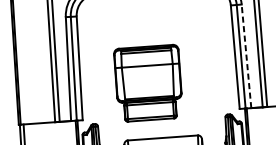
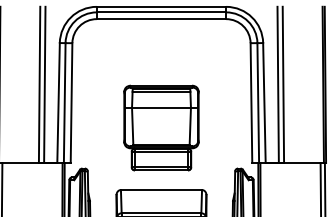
line: (246, 56) -> (264, 103), dashed -> solid
part: (148, 82) -> (161, 127), moved

